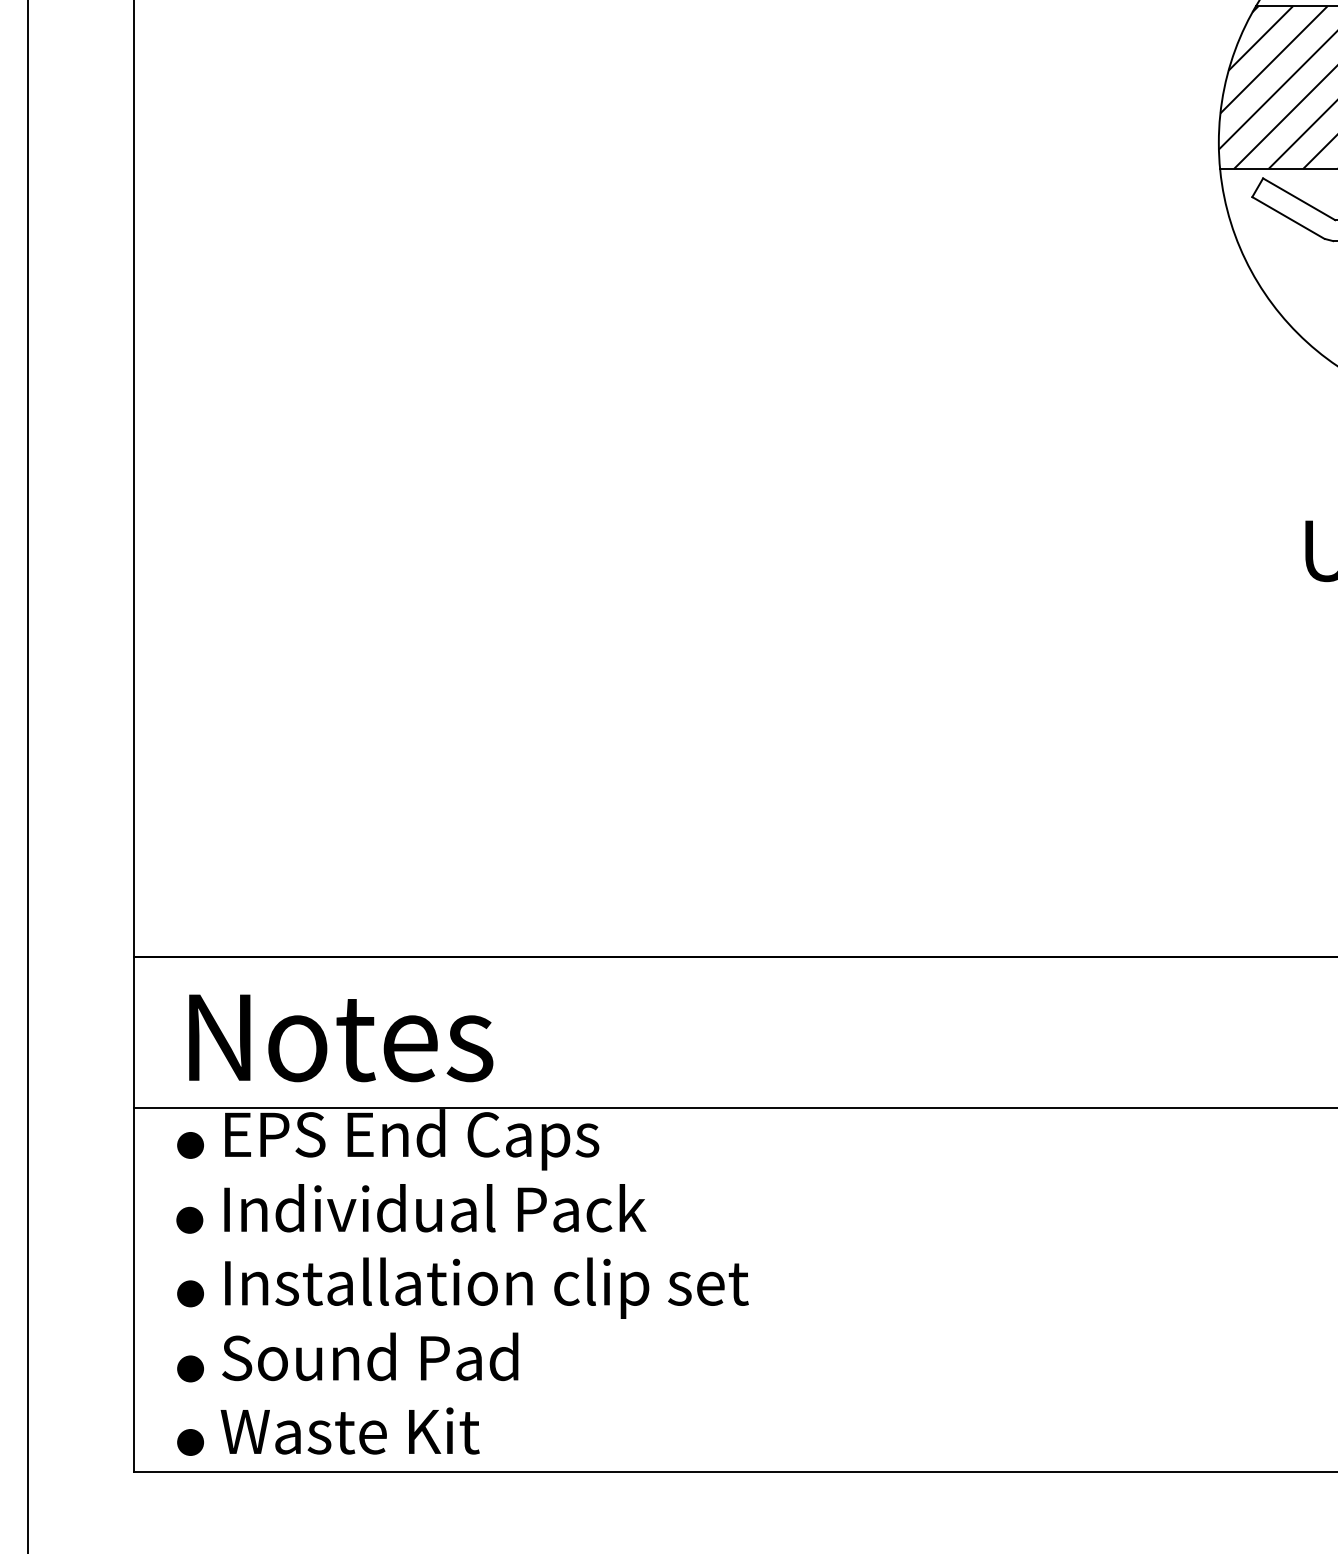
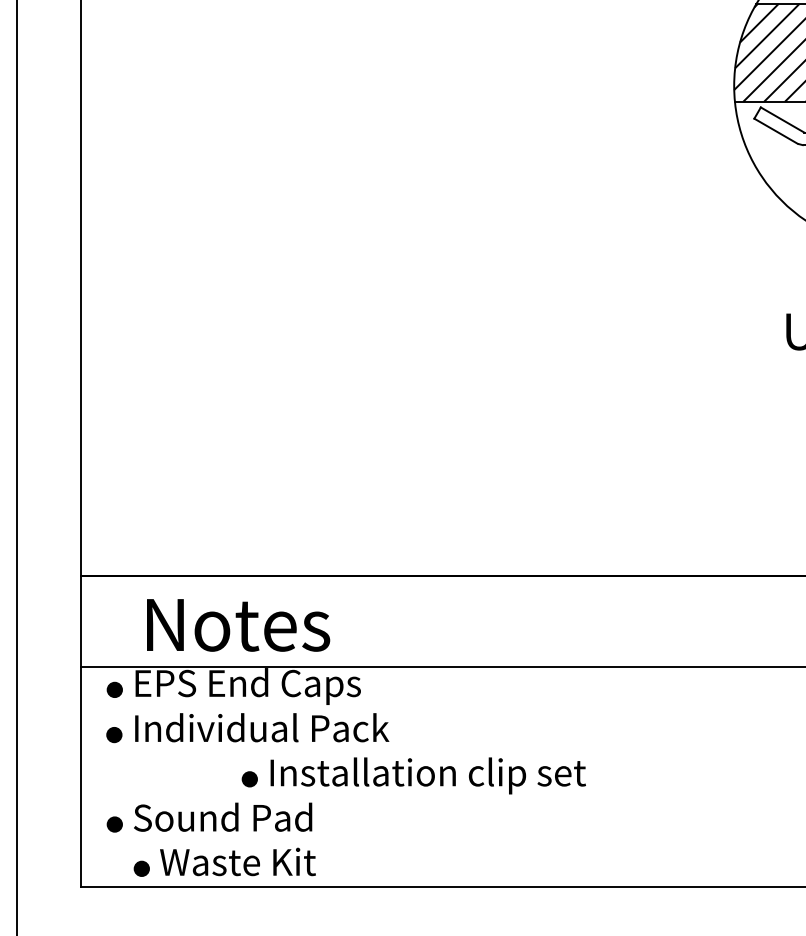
text: (341, 1038) -> (238, 625), moved
text: (462, 1287) -> (413, 775), moved
text: (327, 1430) -> (224, 861), moved

